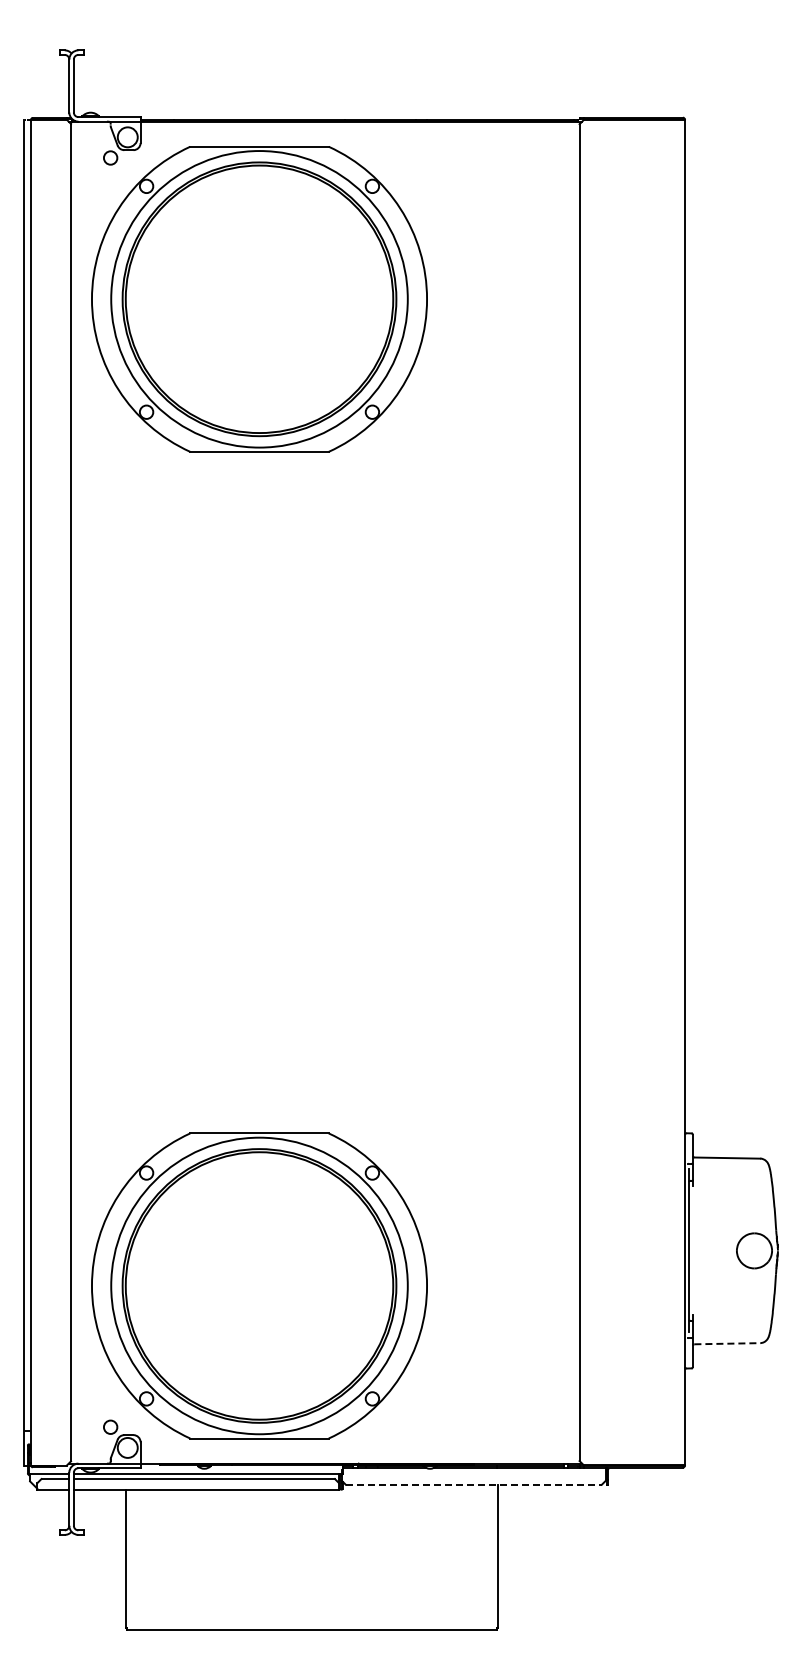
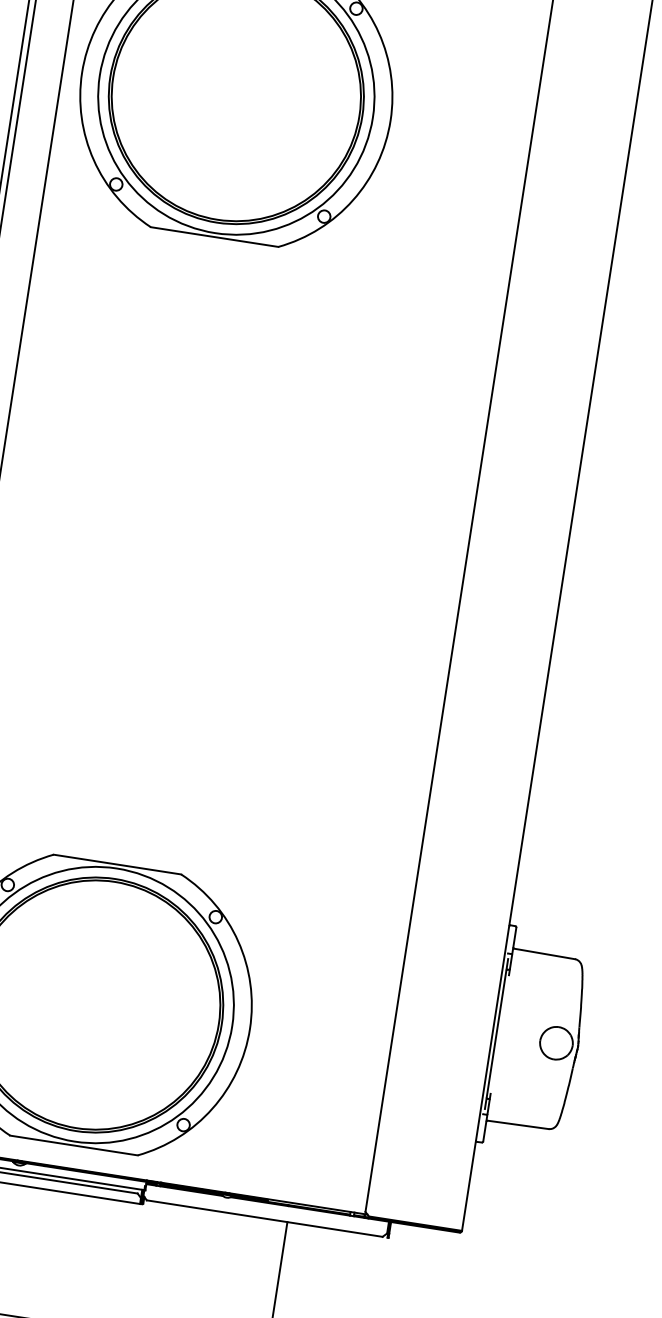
line: (727, 1343) -> (518, 1124), dashed -> solid
line: (474, 1484) -> (265, 1218), dashed -> solid

